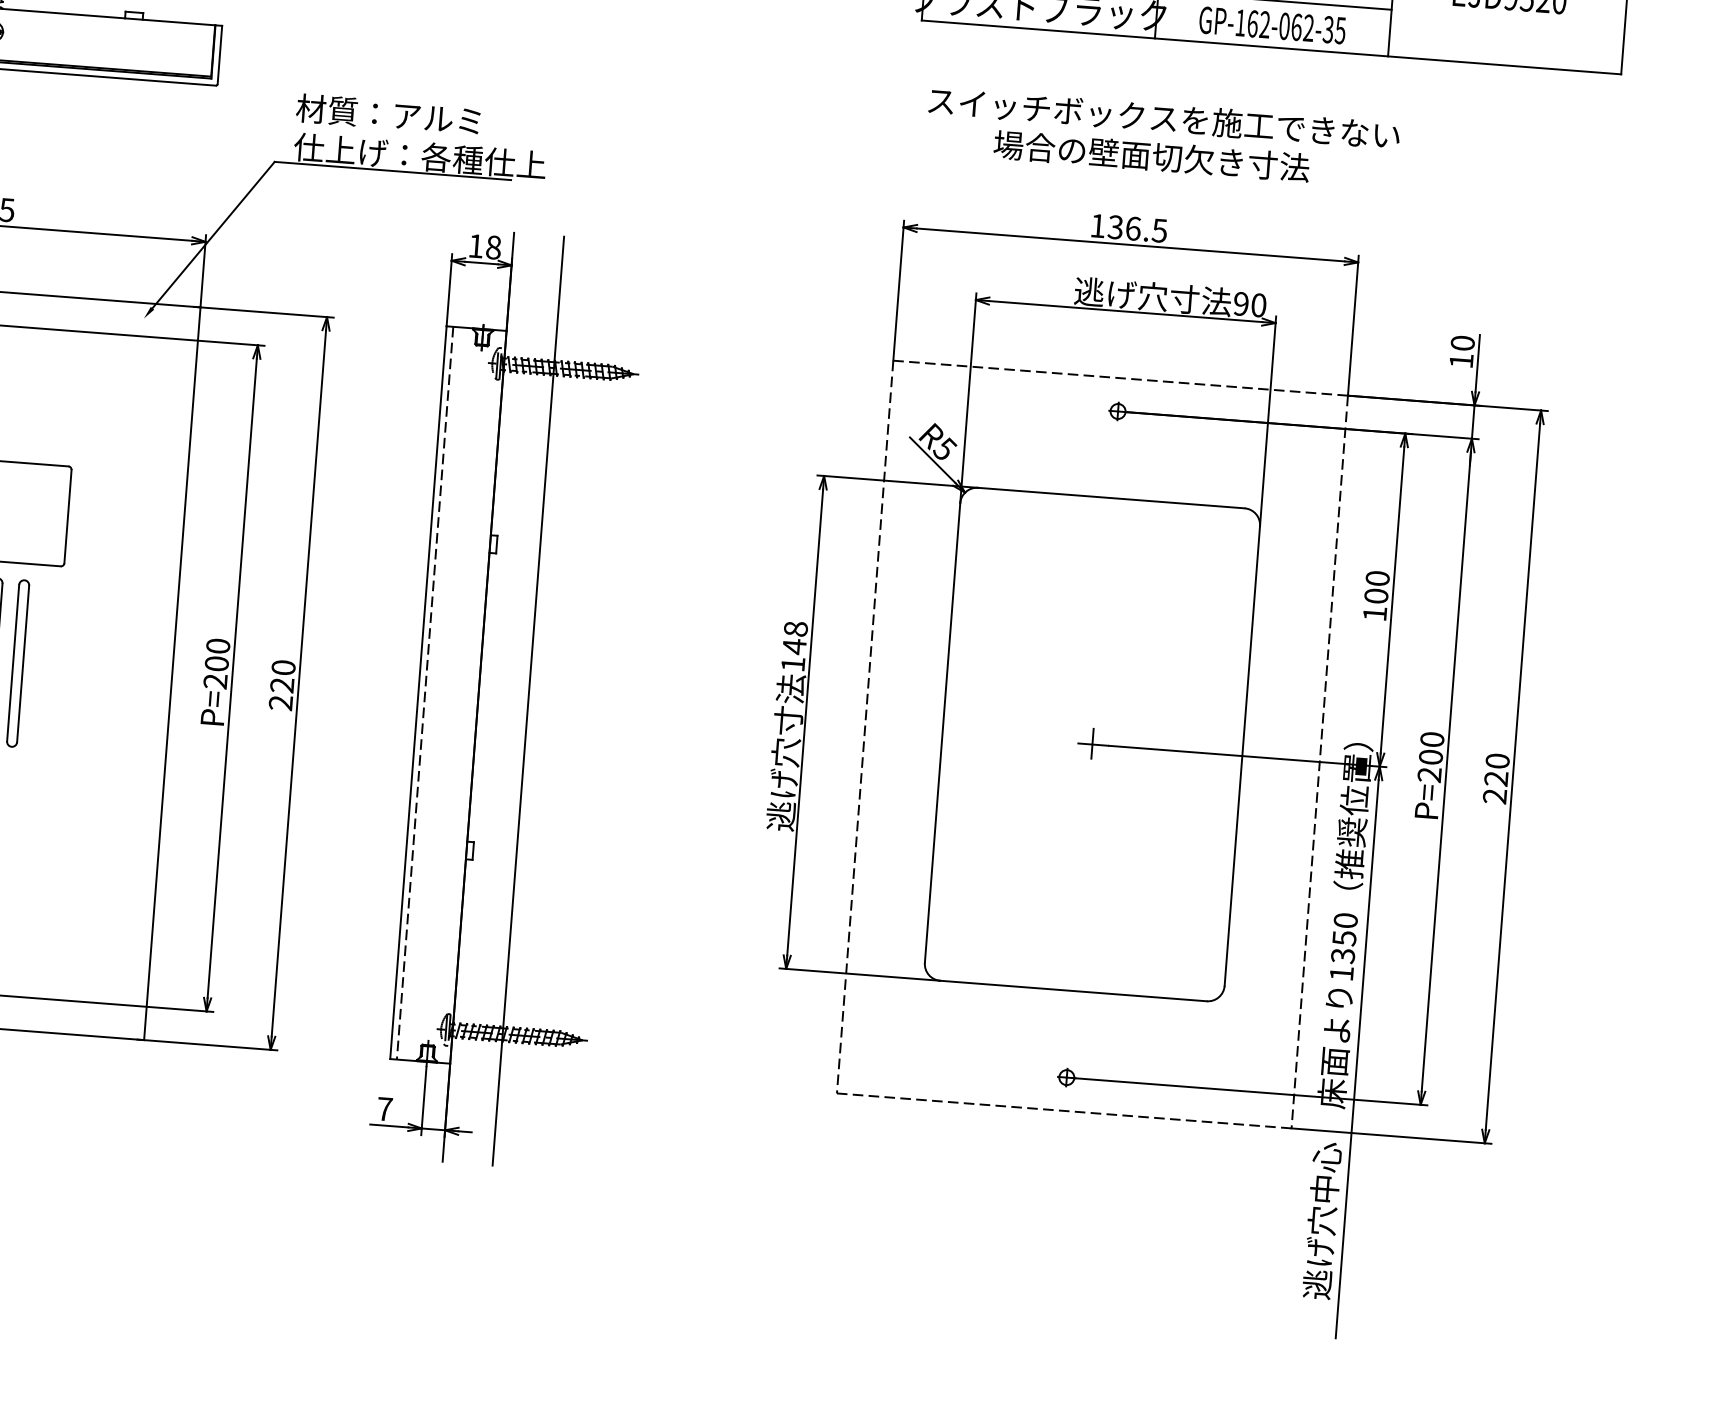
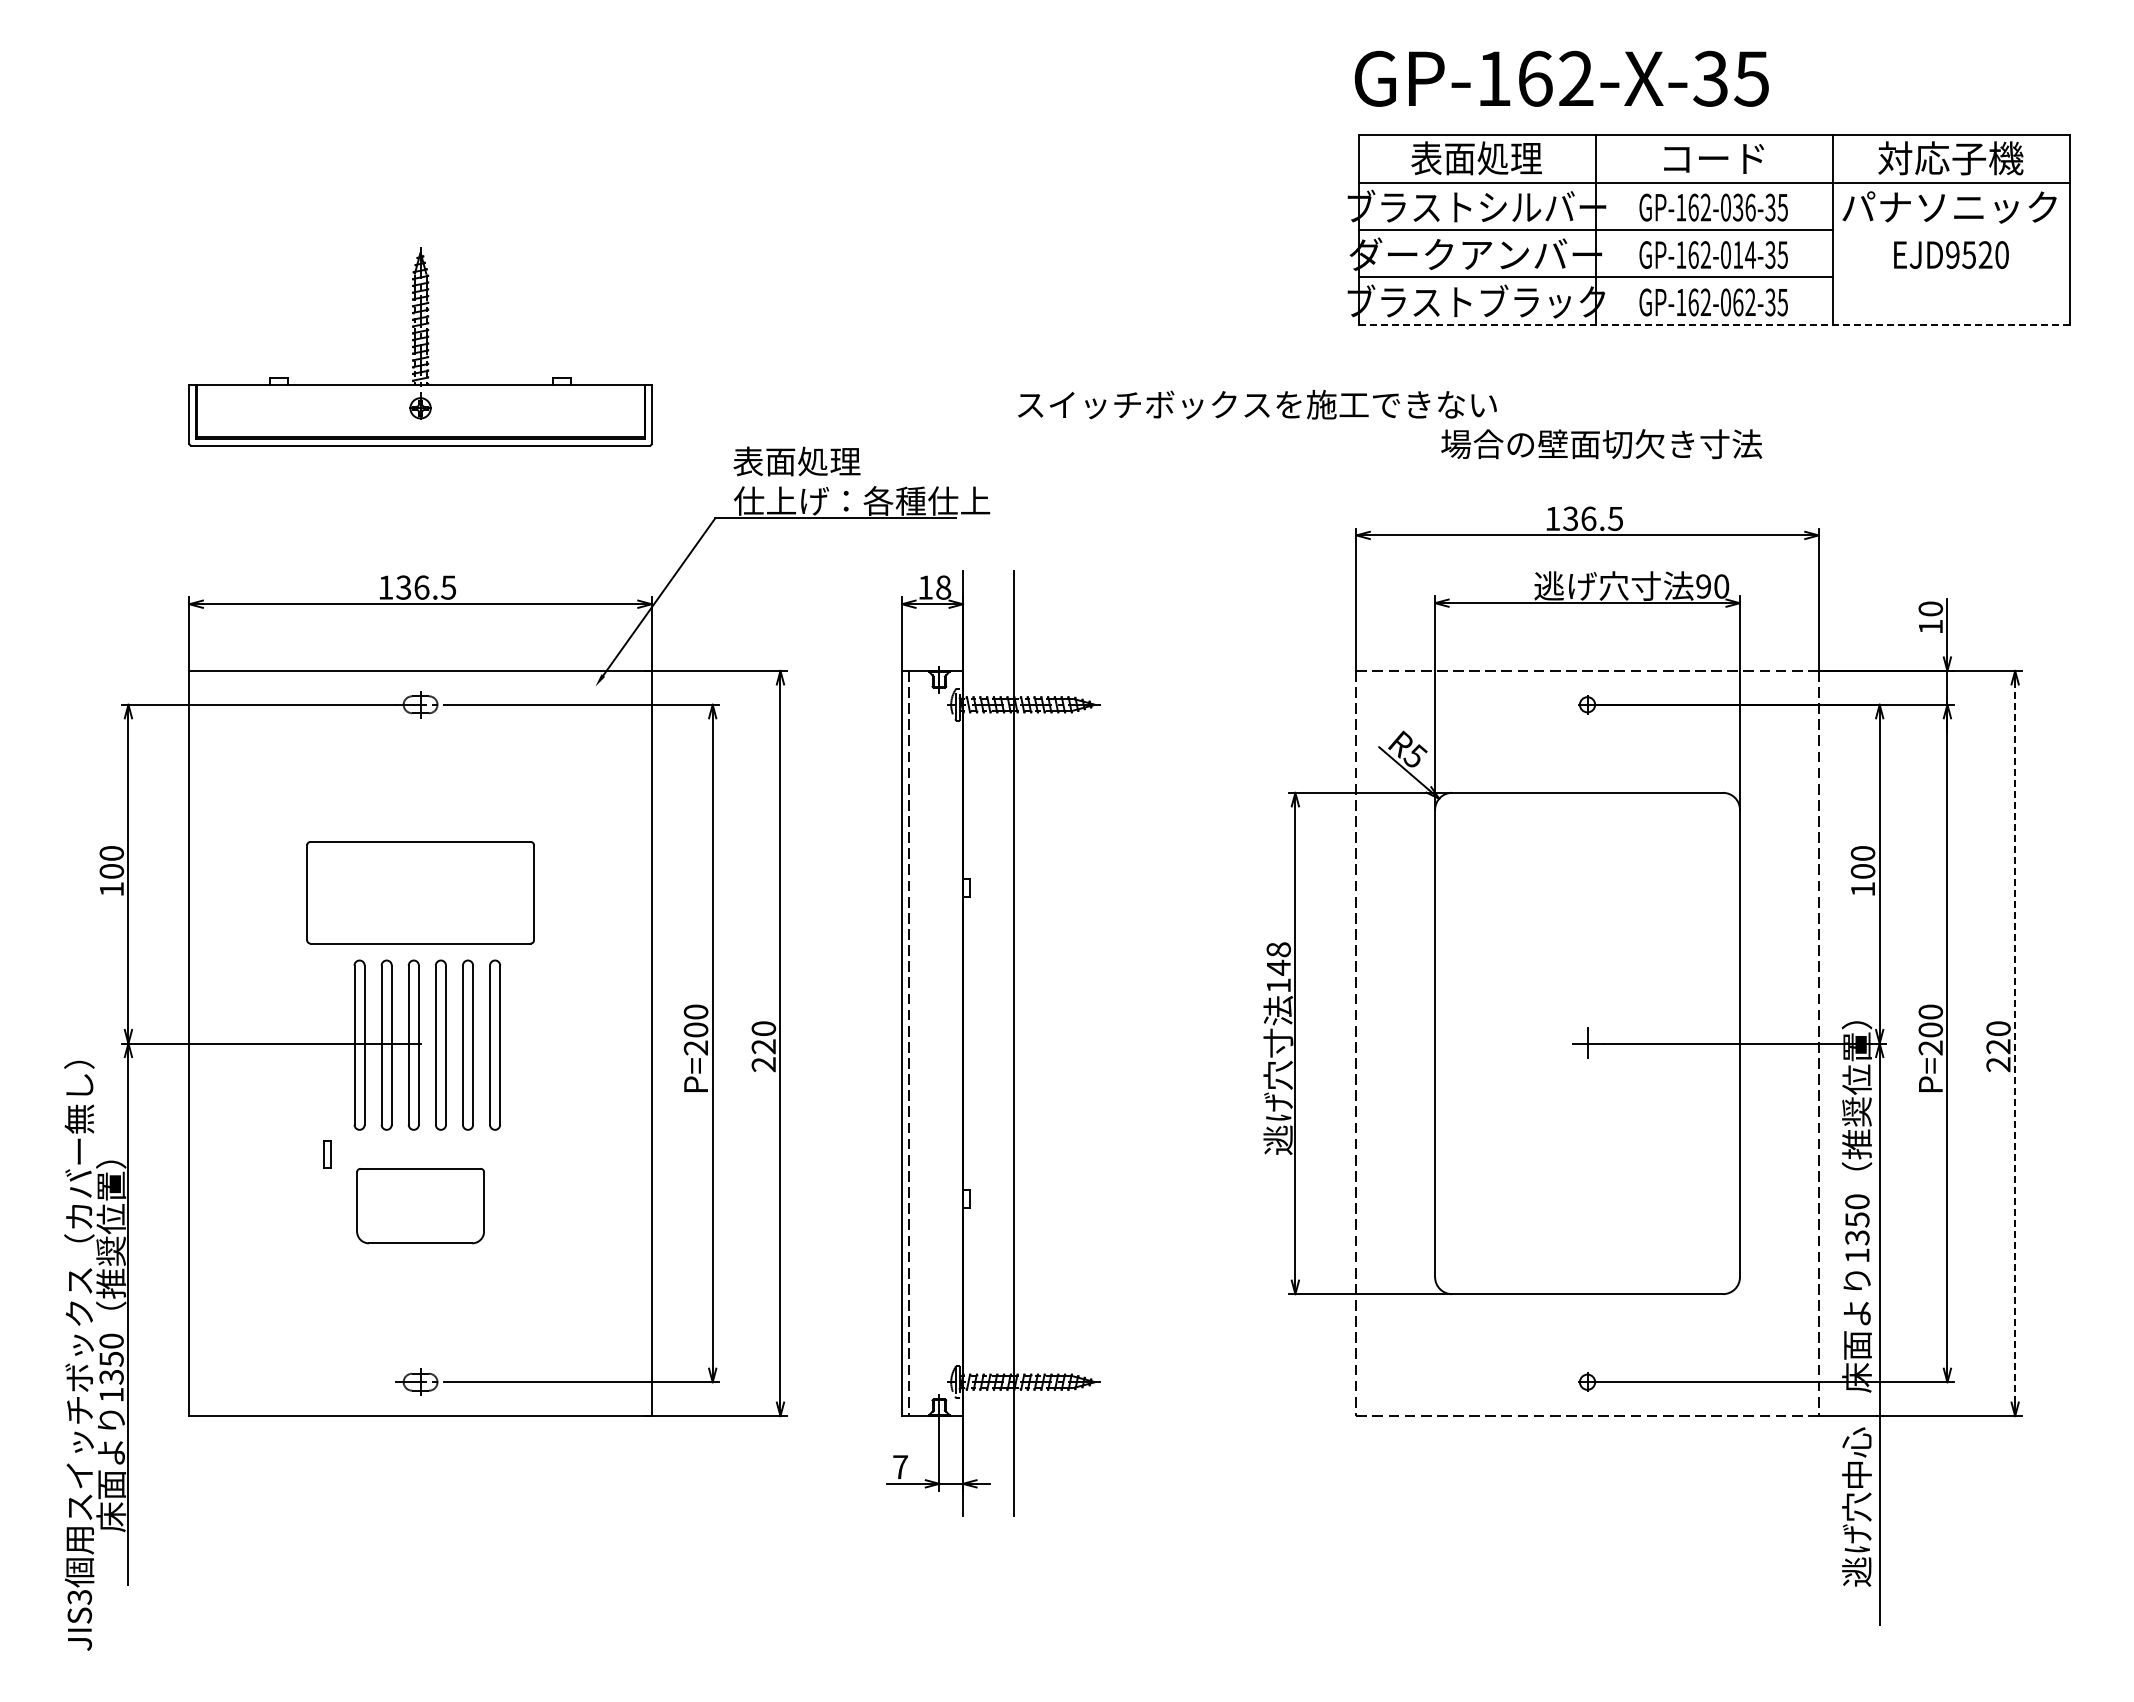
line: (1271, 47) -> (1714, 324), solid -> dashed
text: (388, 114) -> (826, 461), 材質：アルミ -> 表面処理
text: (1164, 118) -> (1257, 404), moved
line: (1513, 776) -> (2015, 1043), solid -> dashed

